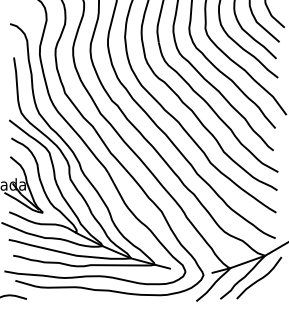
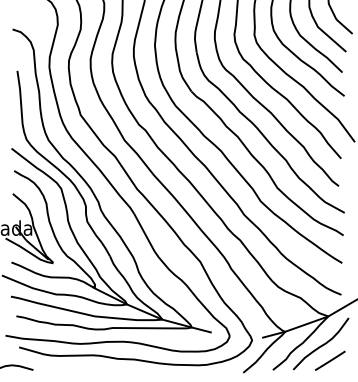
line: (266, 291) -> (329, 360), added

